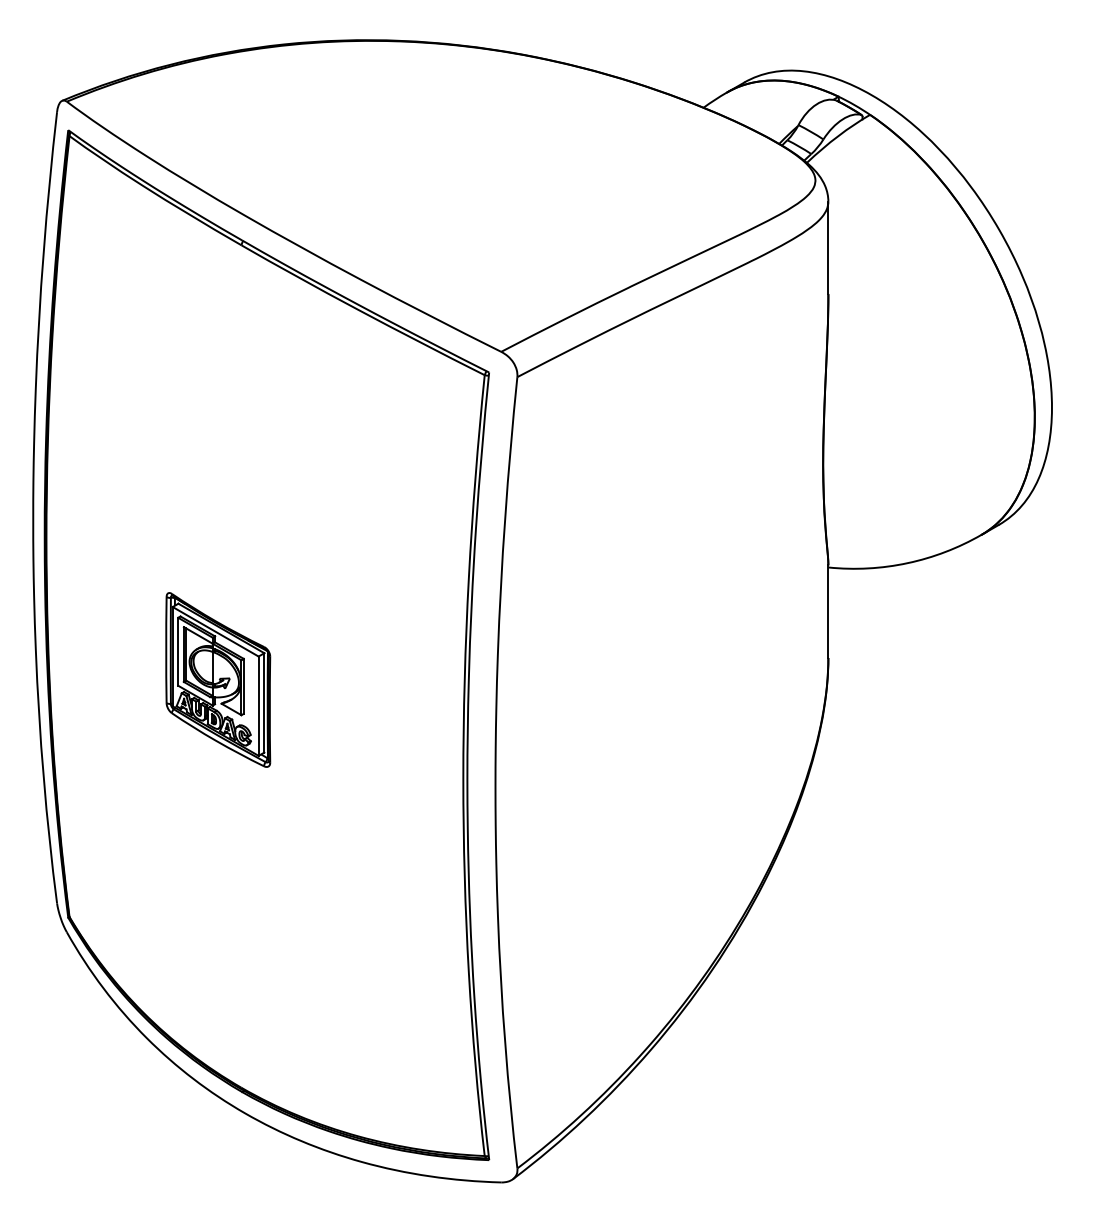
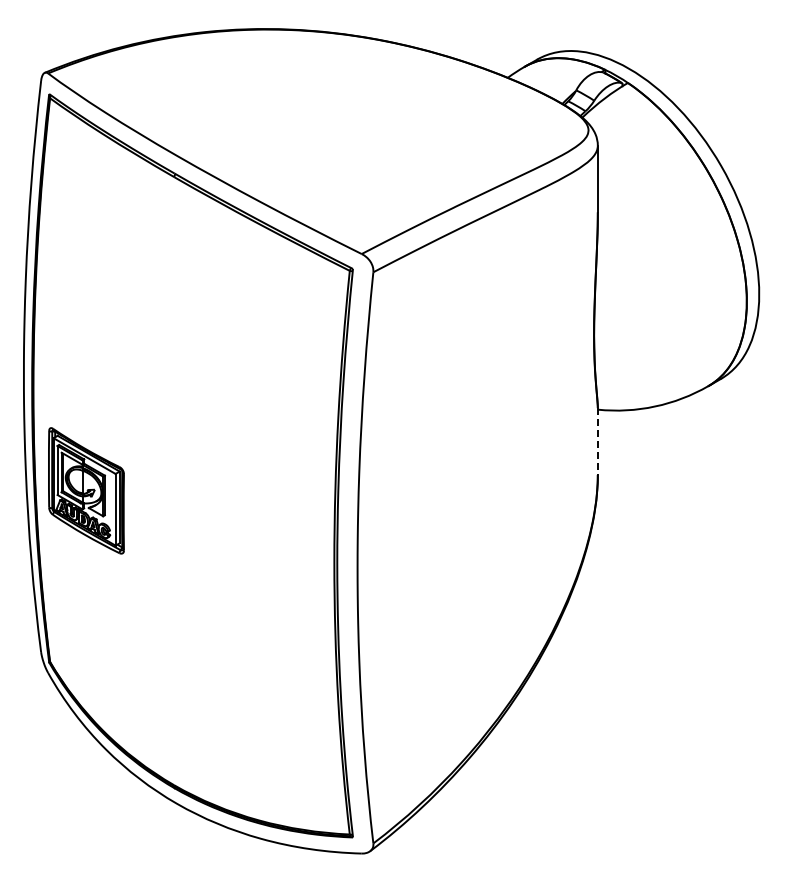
line: (827, 612) -> (597, 442), solid -> dashed
part: (218, 679) -> (86, 490), moved

